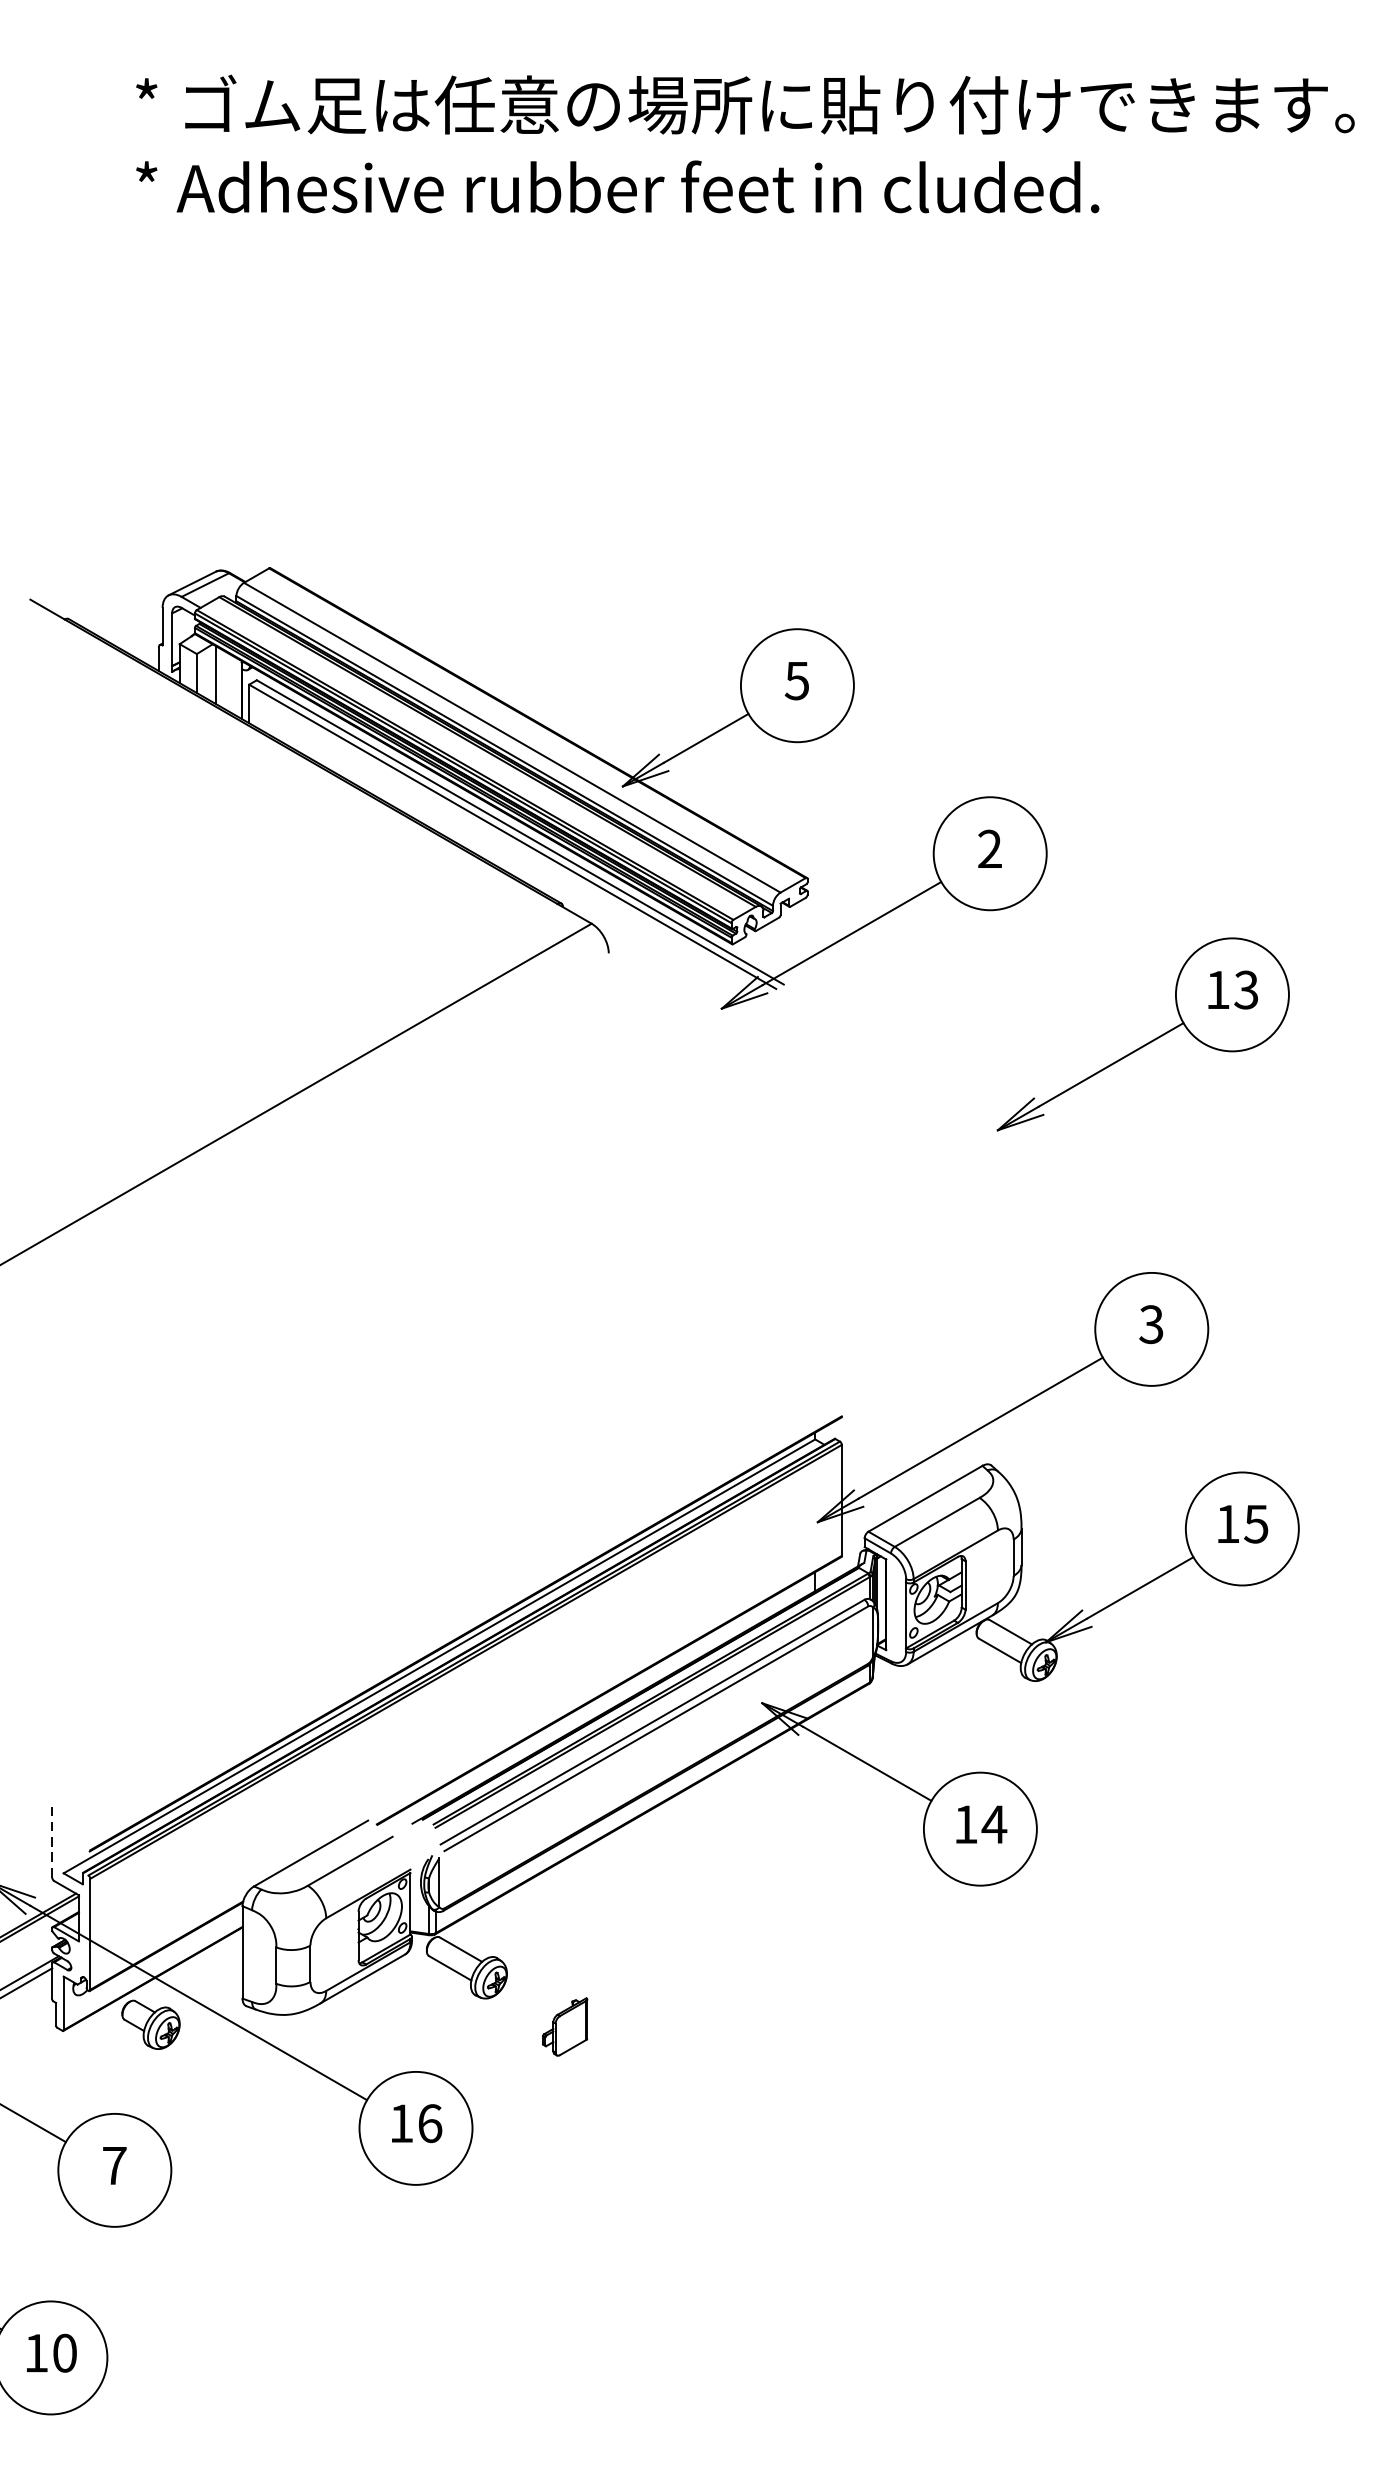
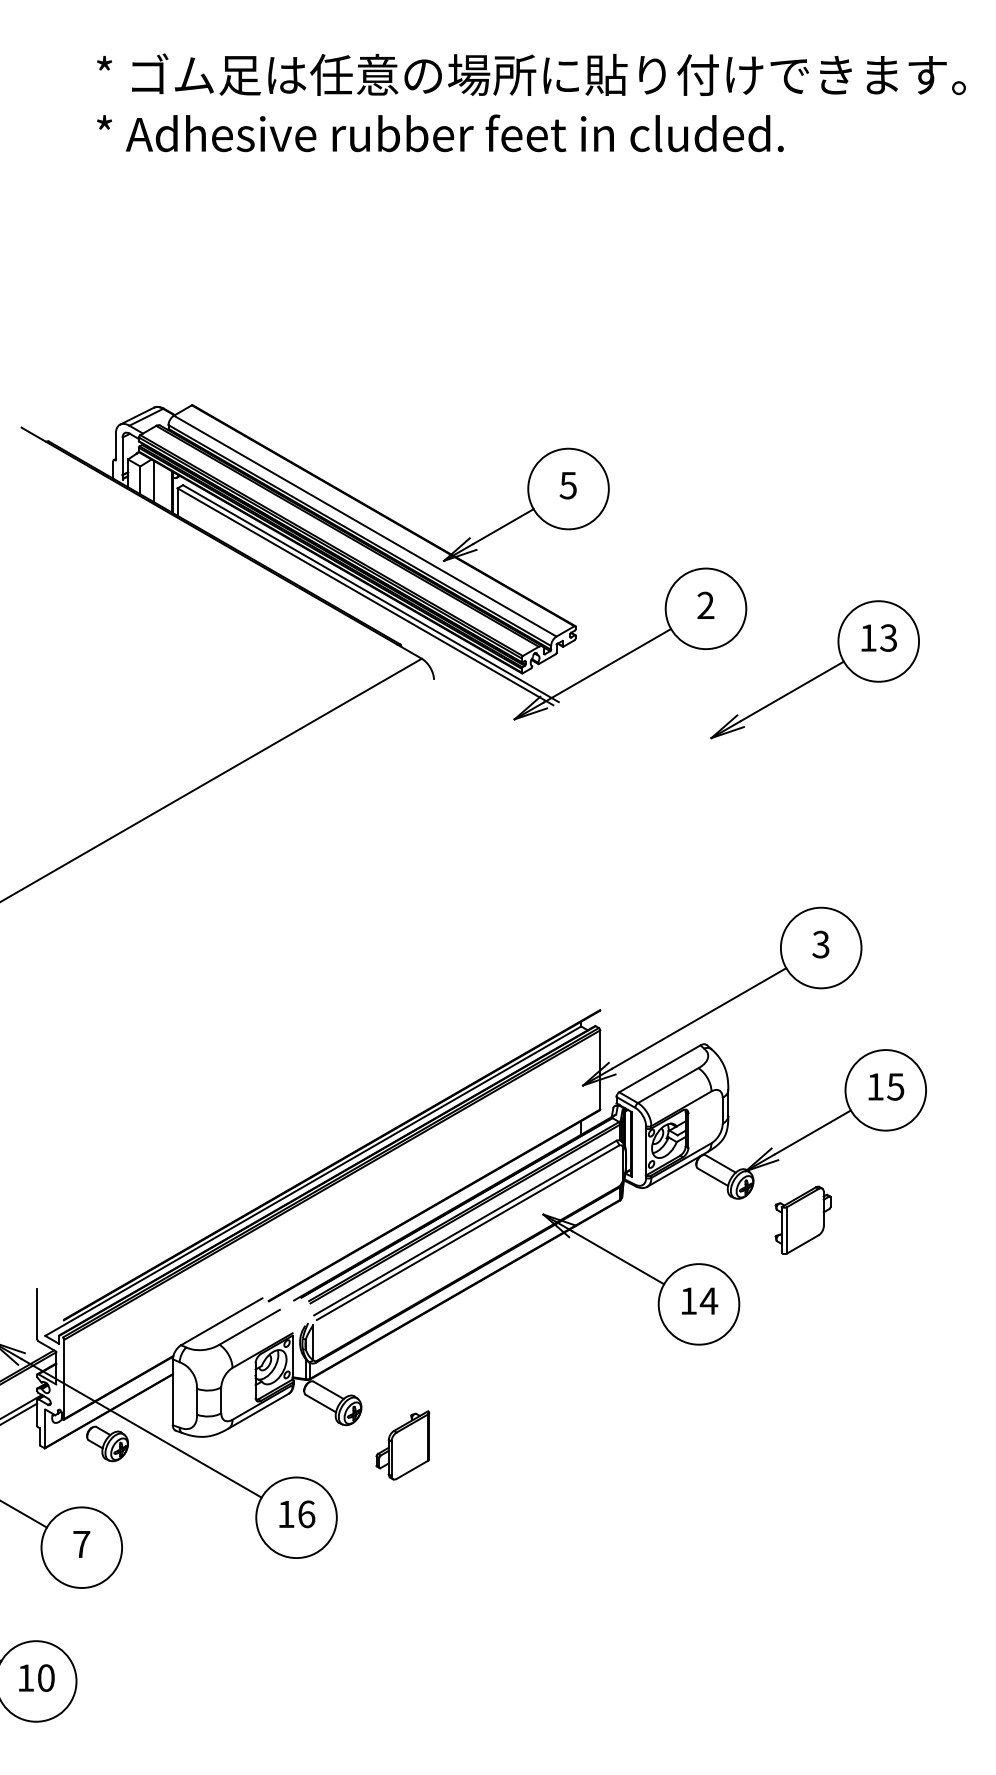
part: (1146, 1042) -> (817, 675), moved
part: (1125, 1710) -> (802, 1219), added
line: (52, 1841) -> (37, 1313), dashed -> solid
part: (564, 2027) -> (402, 1445), size x1.67

